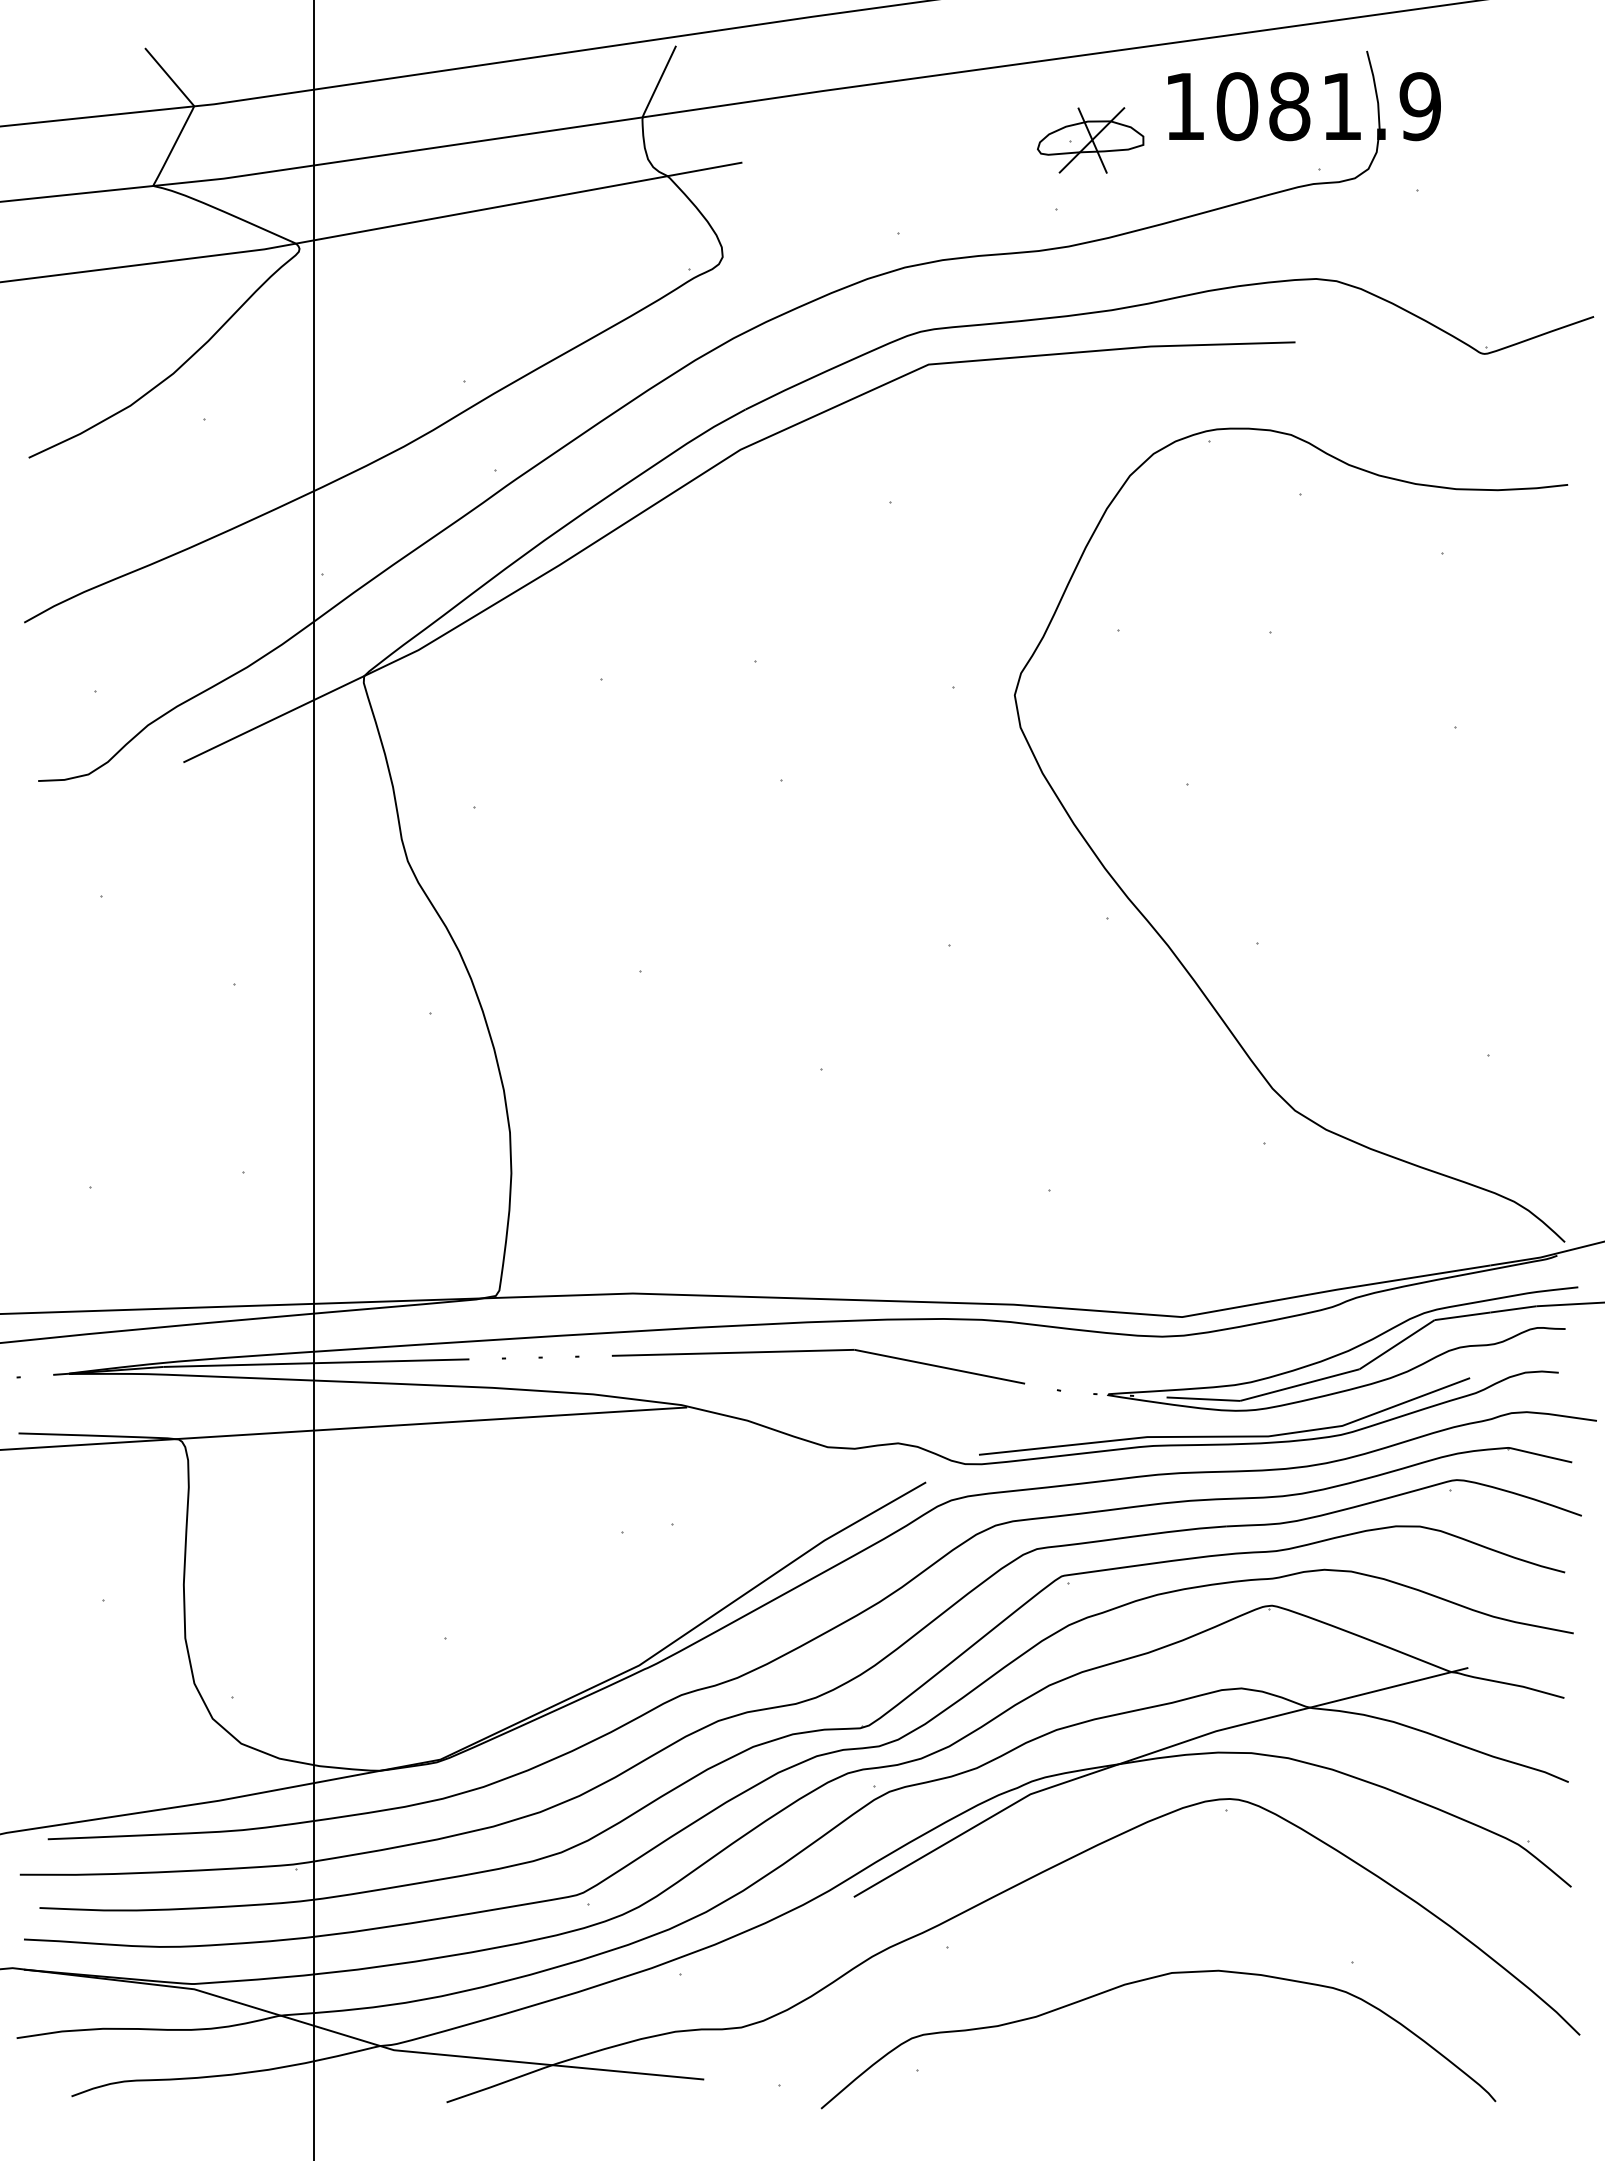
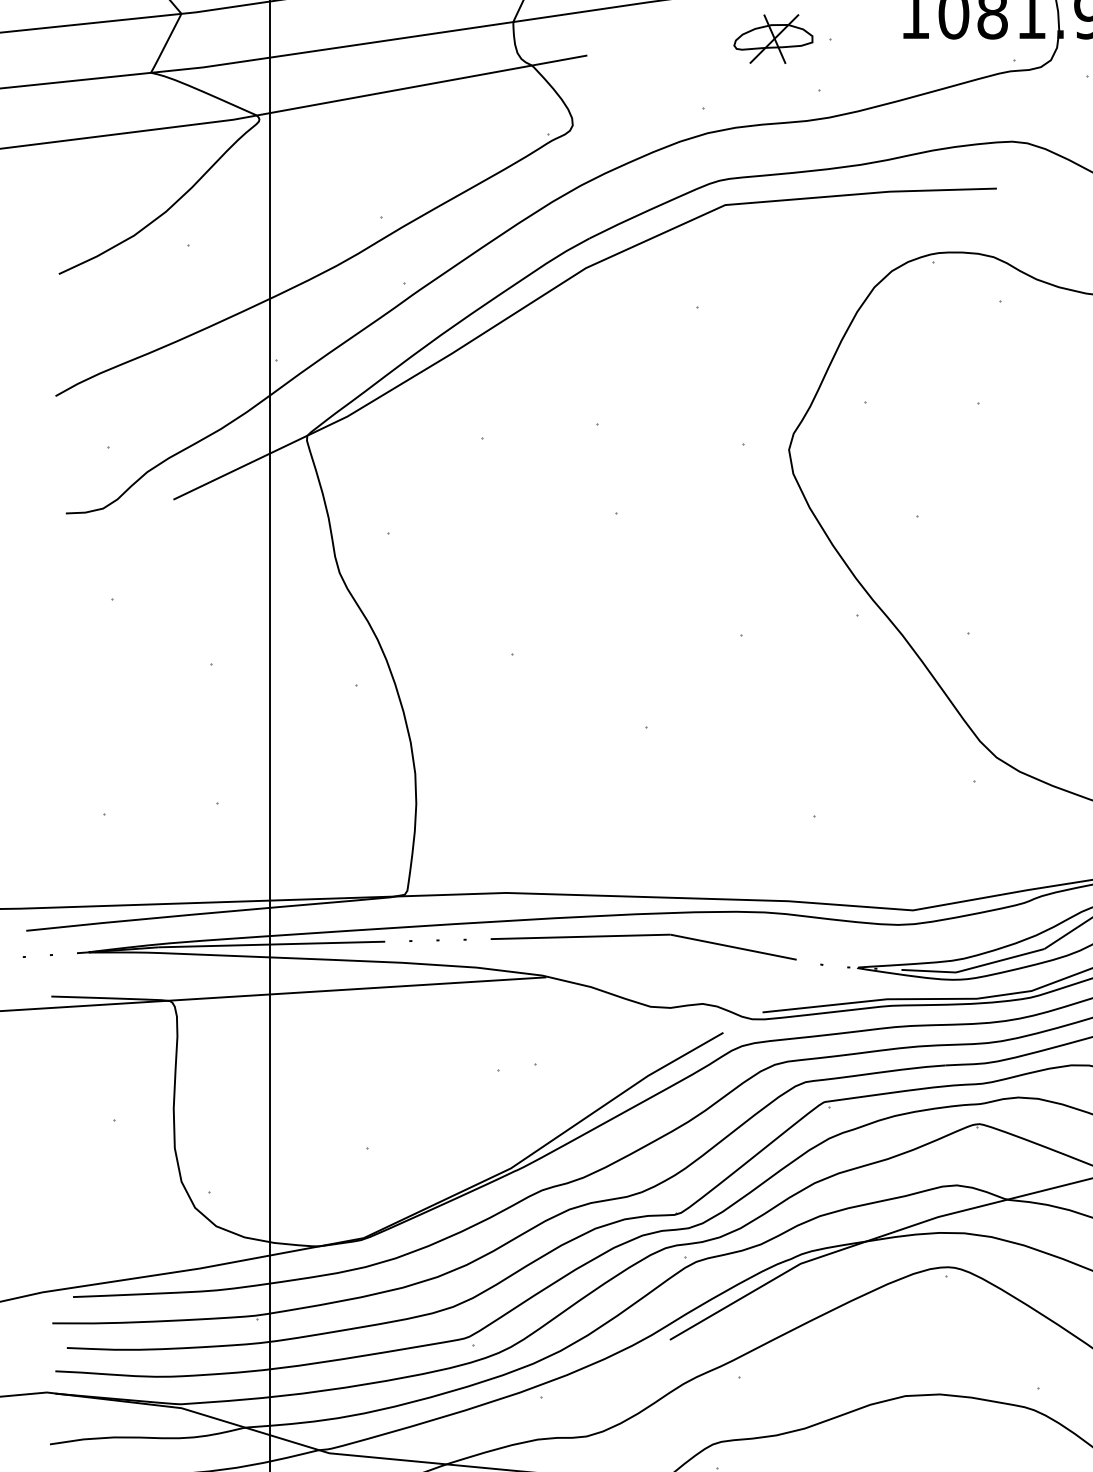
part: (1090, 140) -> (773, 39), moved

